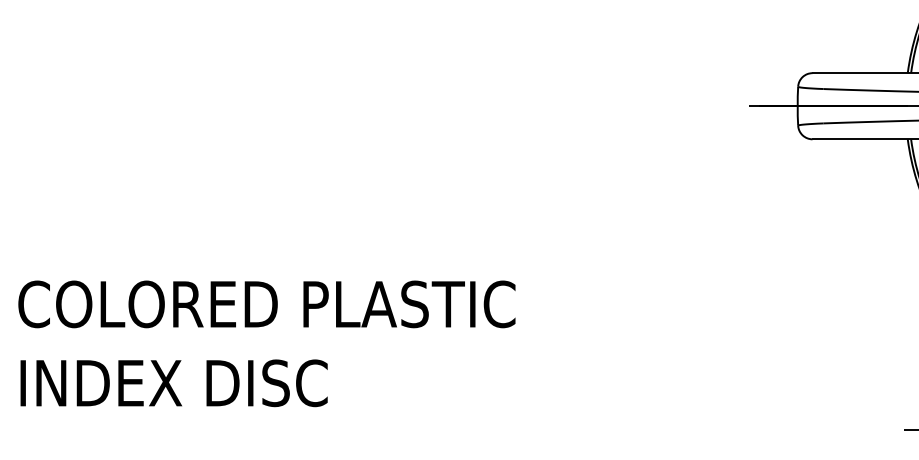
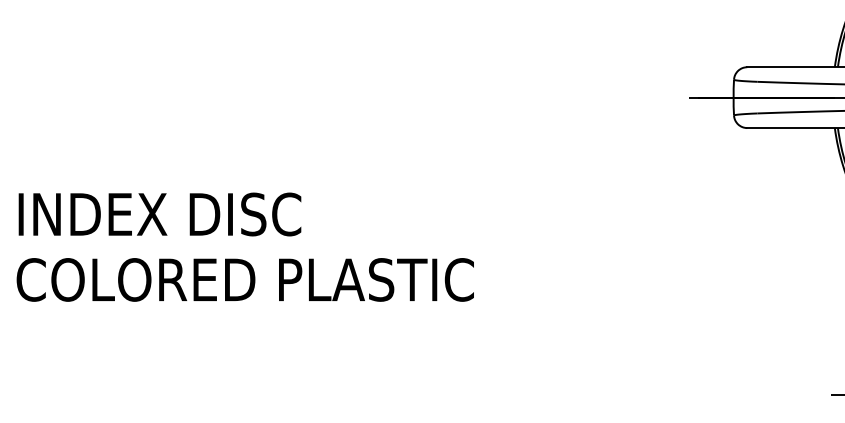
text: (173, 383) -> (159, 214), moved

